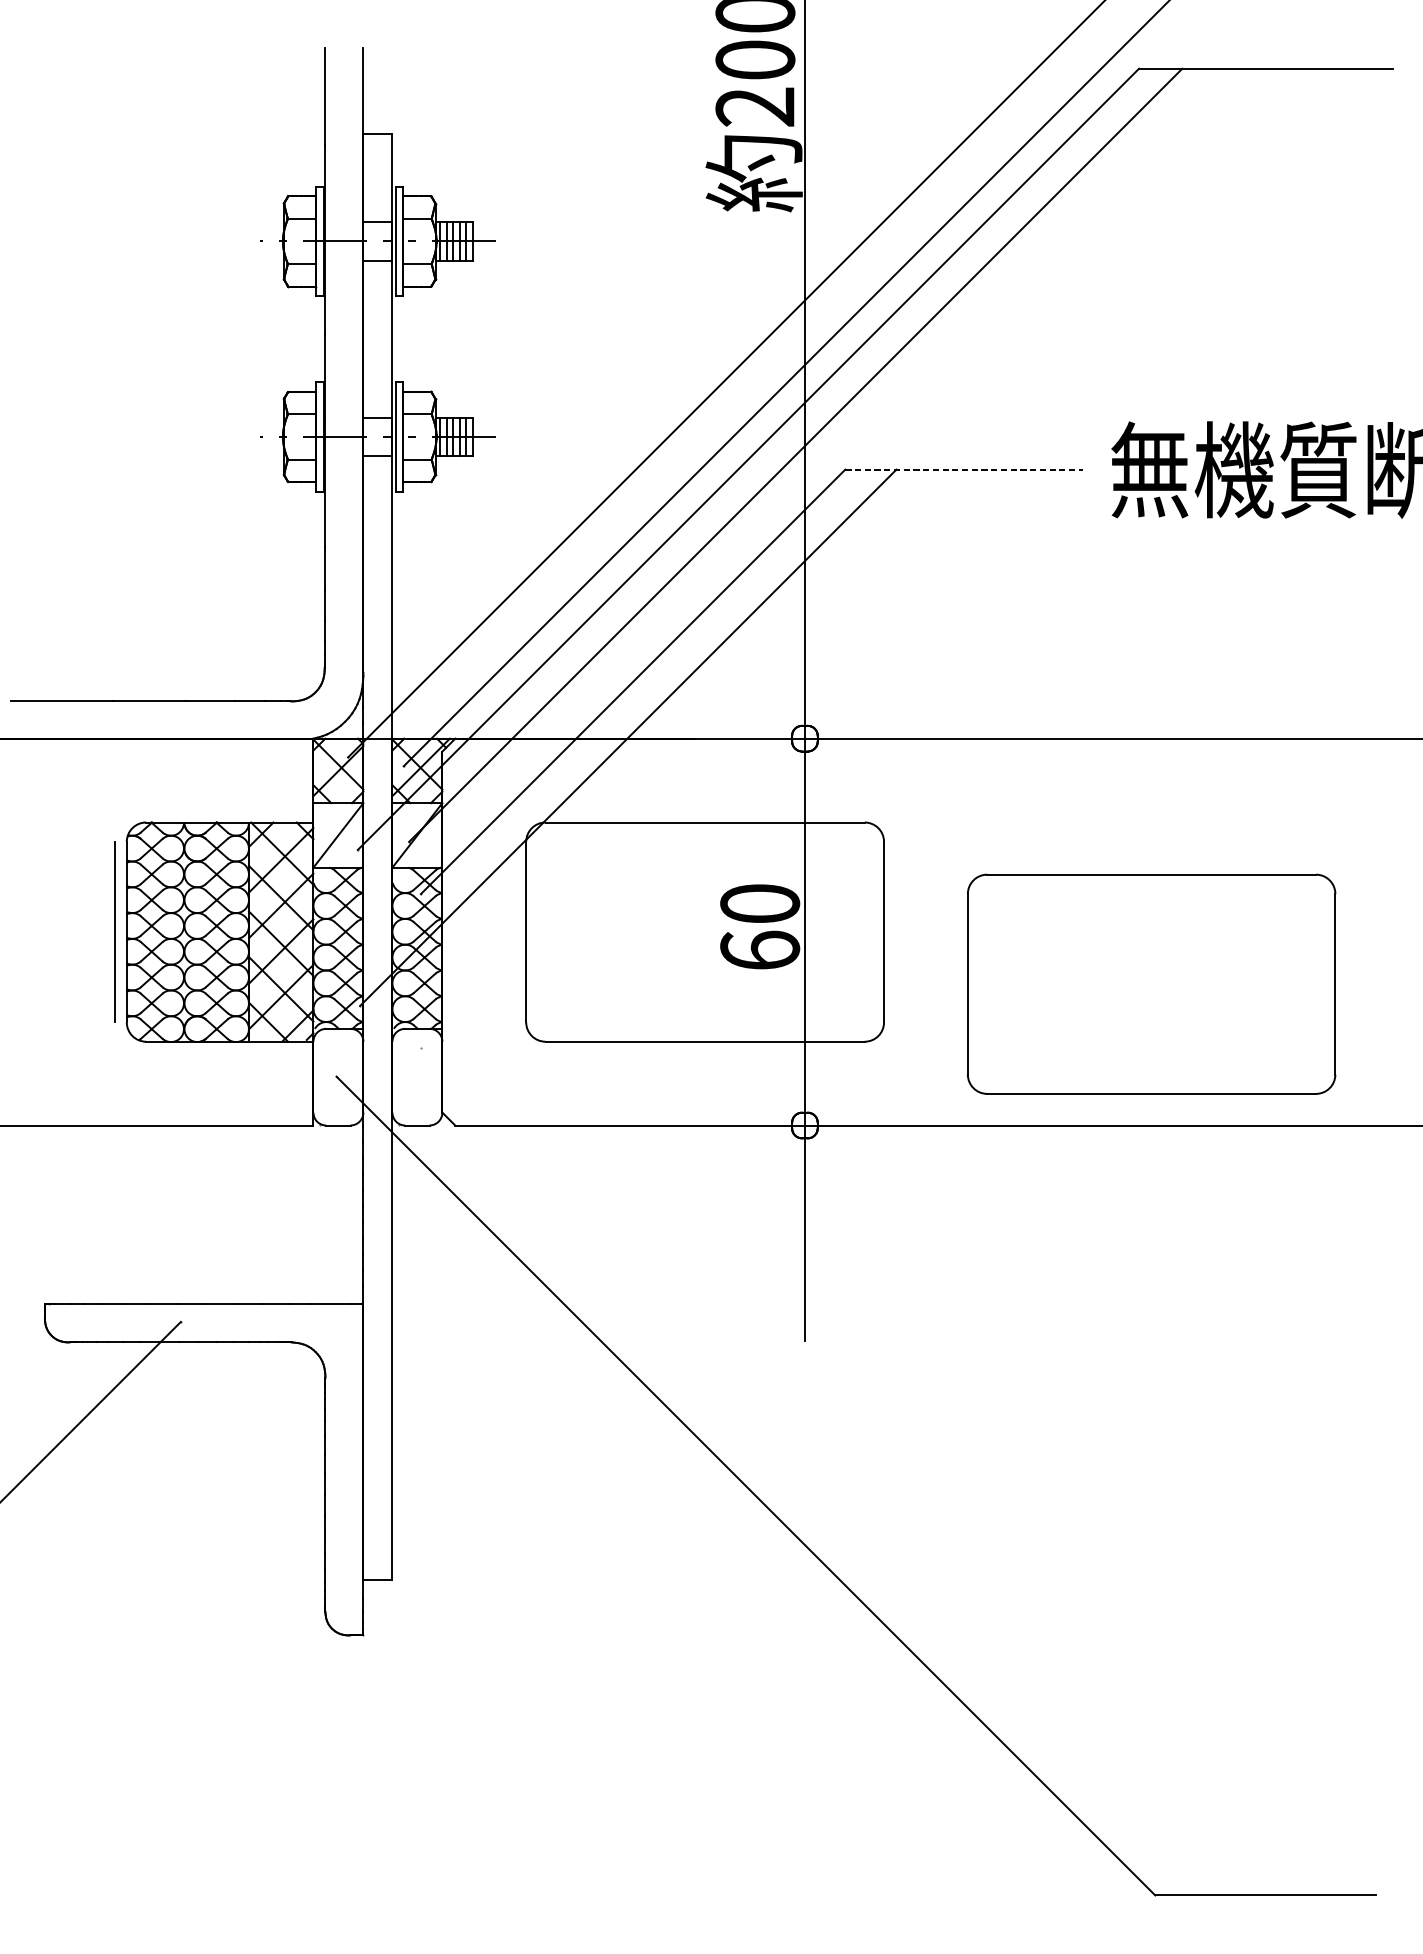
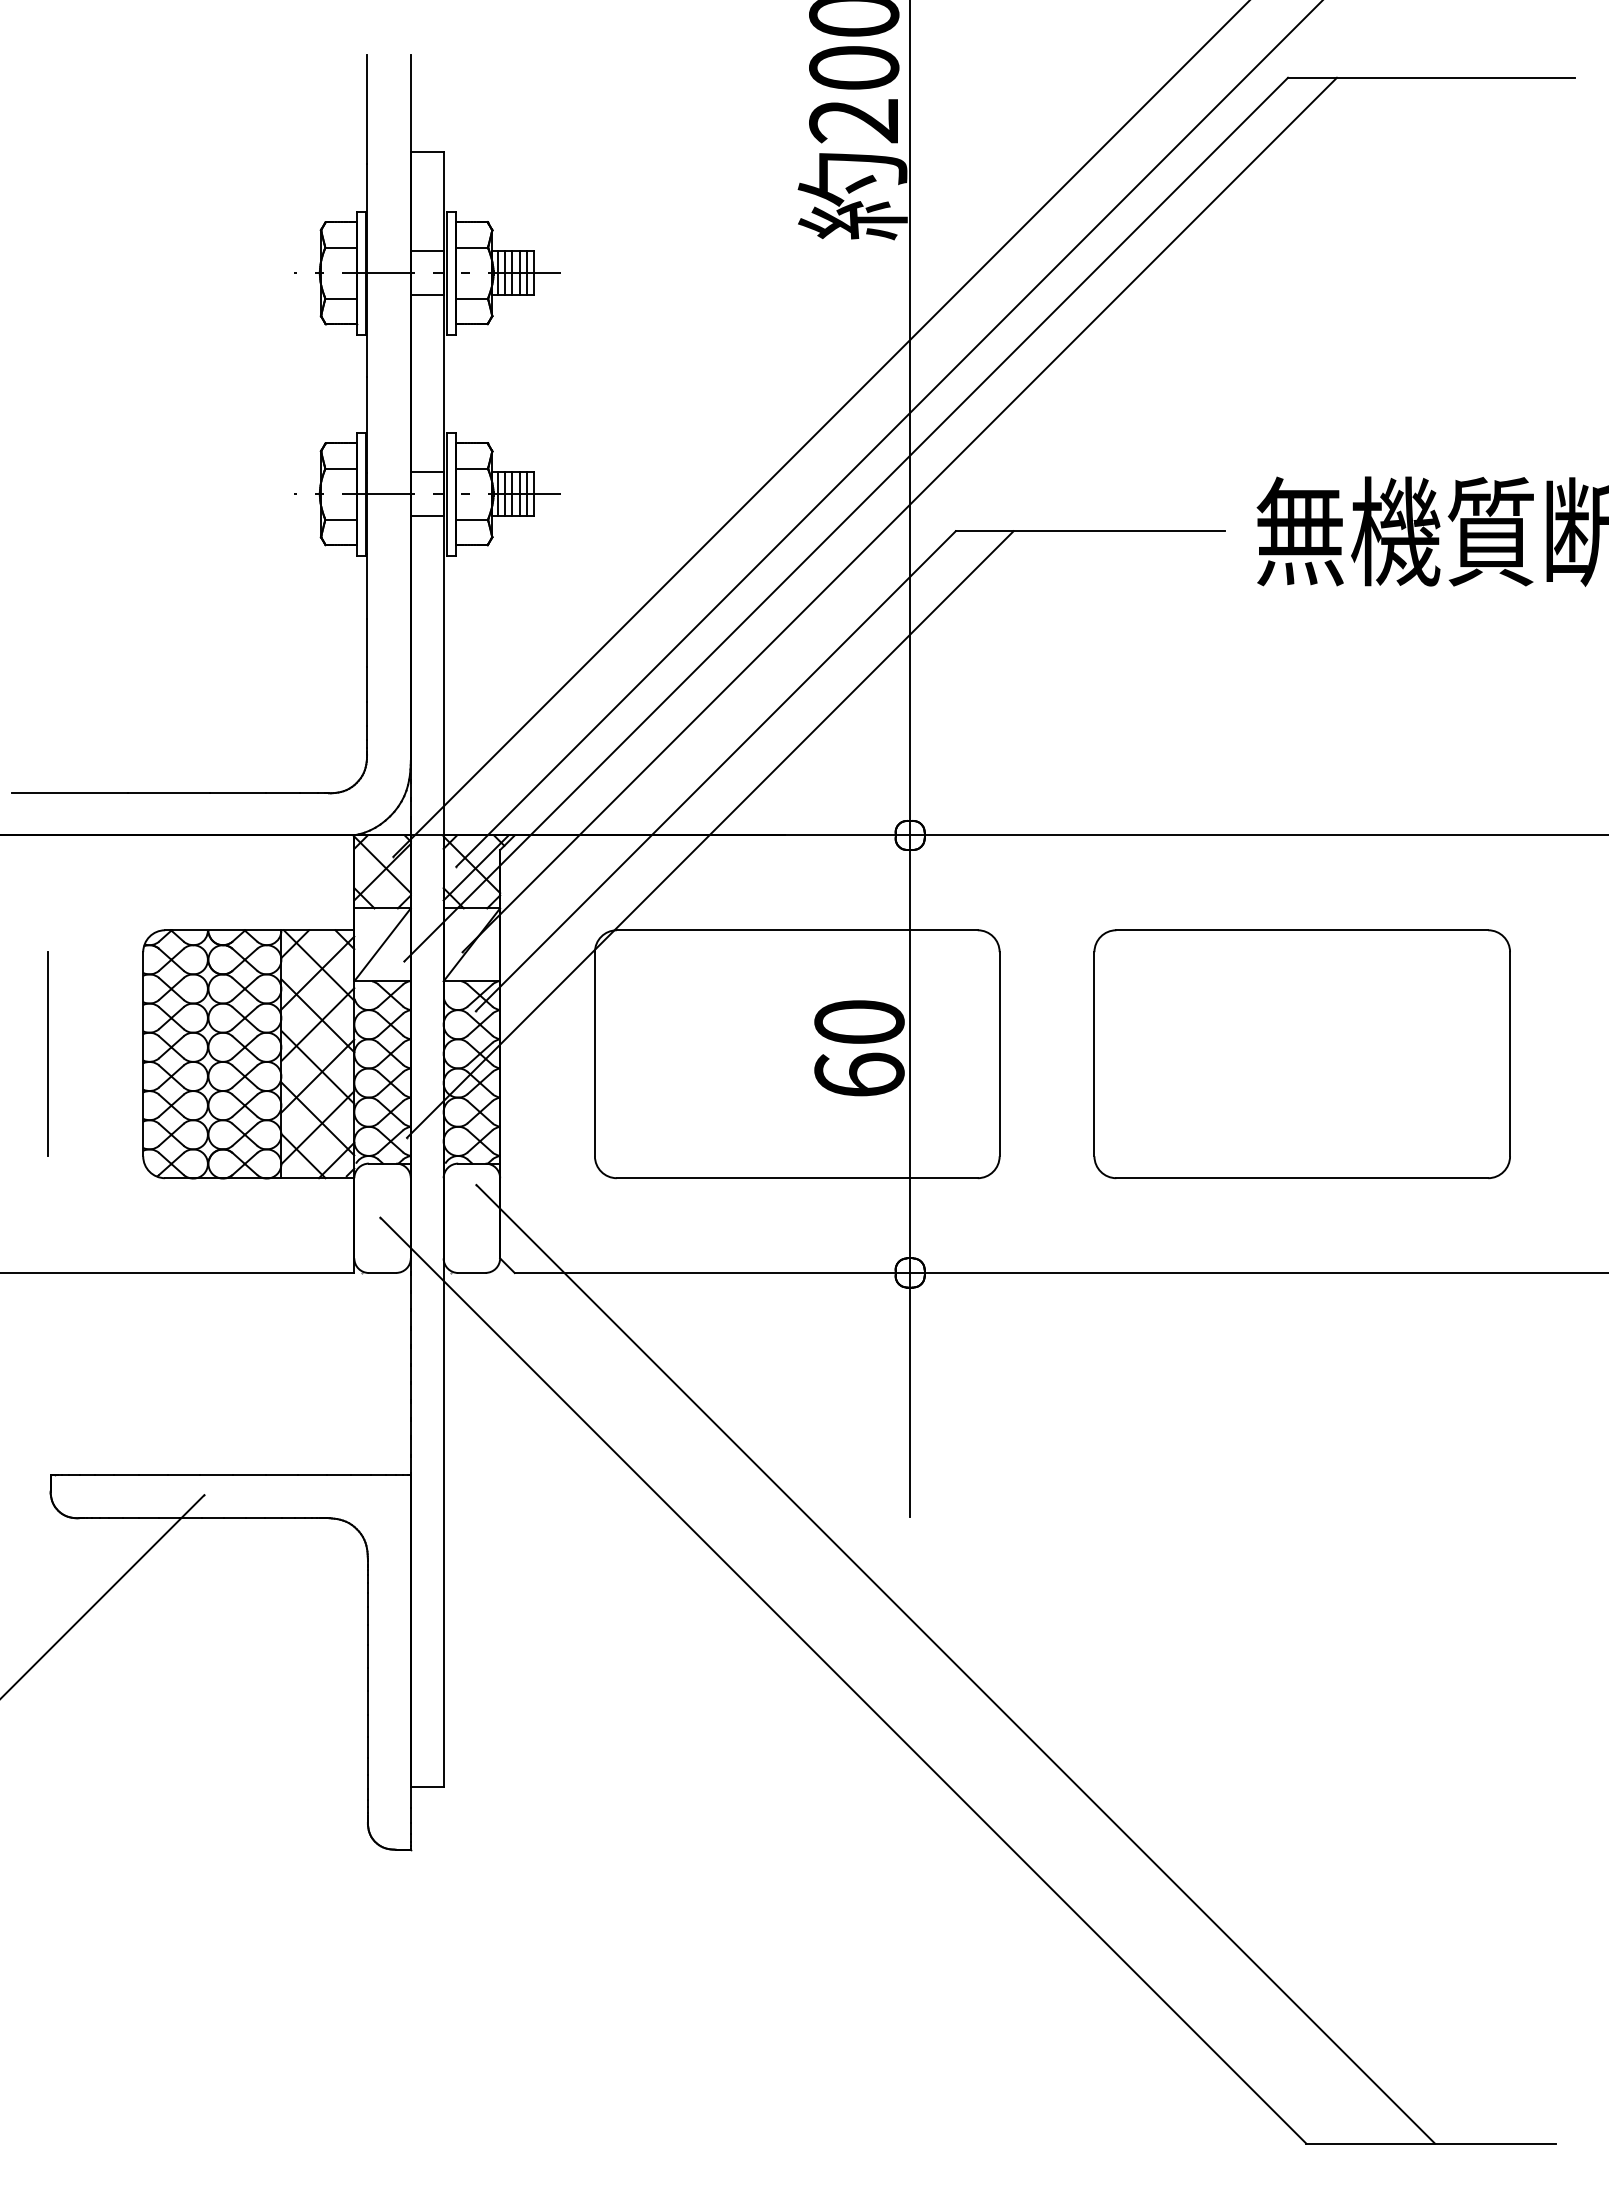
line: (964, 469) -> (1090, 531), dashed -> solid
line: (114, 931) -> (47, 1053), moved
part: (1150, 984) -> (1301, 1054), moved
line: (845, 1470) -> (955, 1663), added

